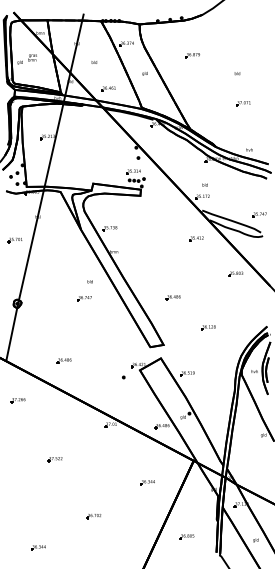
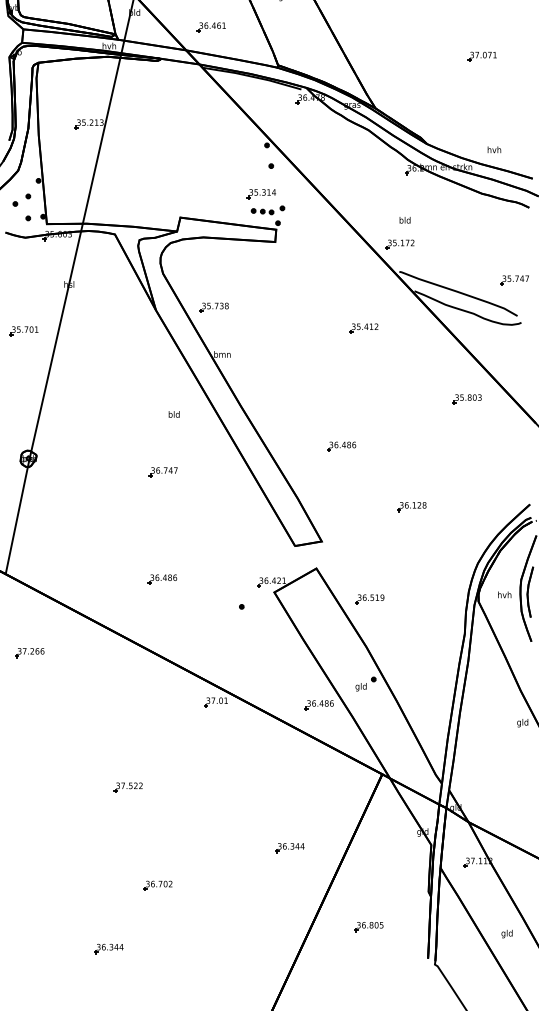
part: (196, 238) -> (363, 327), moved
part: (84, 298) -> (162, 472), moved
part: (63, 360) -> (160, 578), moved
part: (54, 459) -> (126, 787), moved
part: (147, 482) -> (289, 847), moved
part: (93, 516) -> (156, 886), moved
part: (38, 547) -> (108, 948), moved

